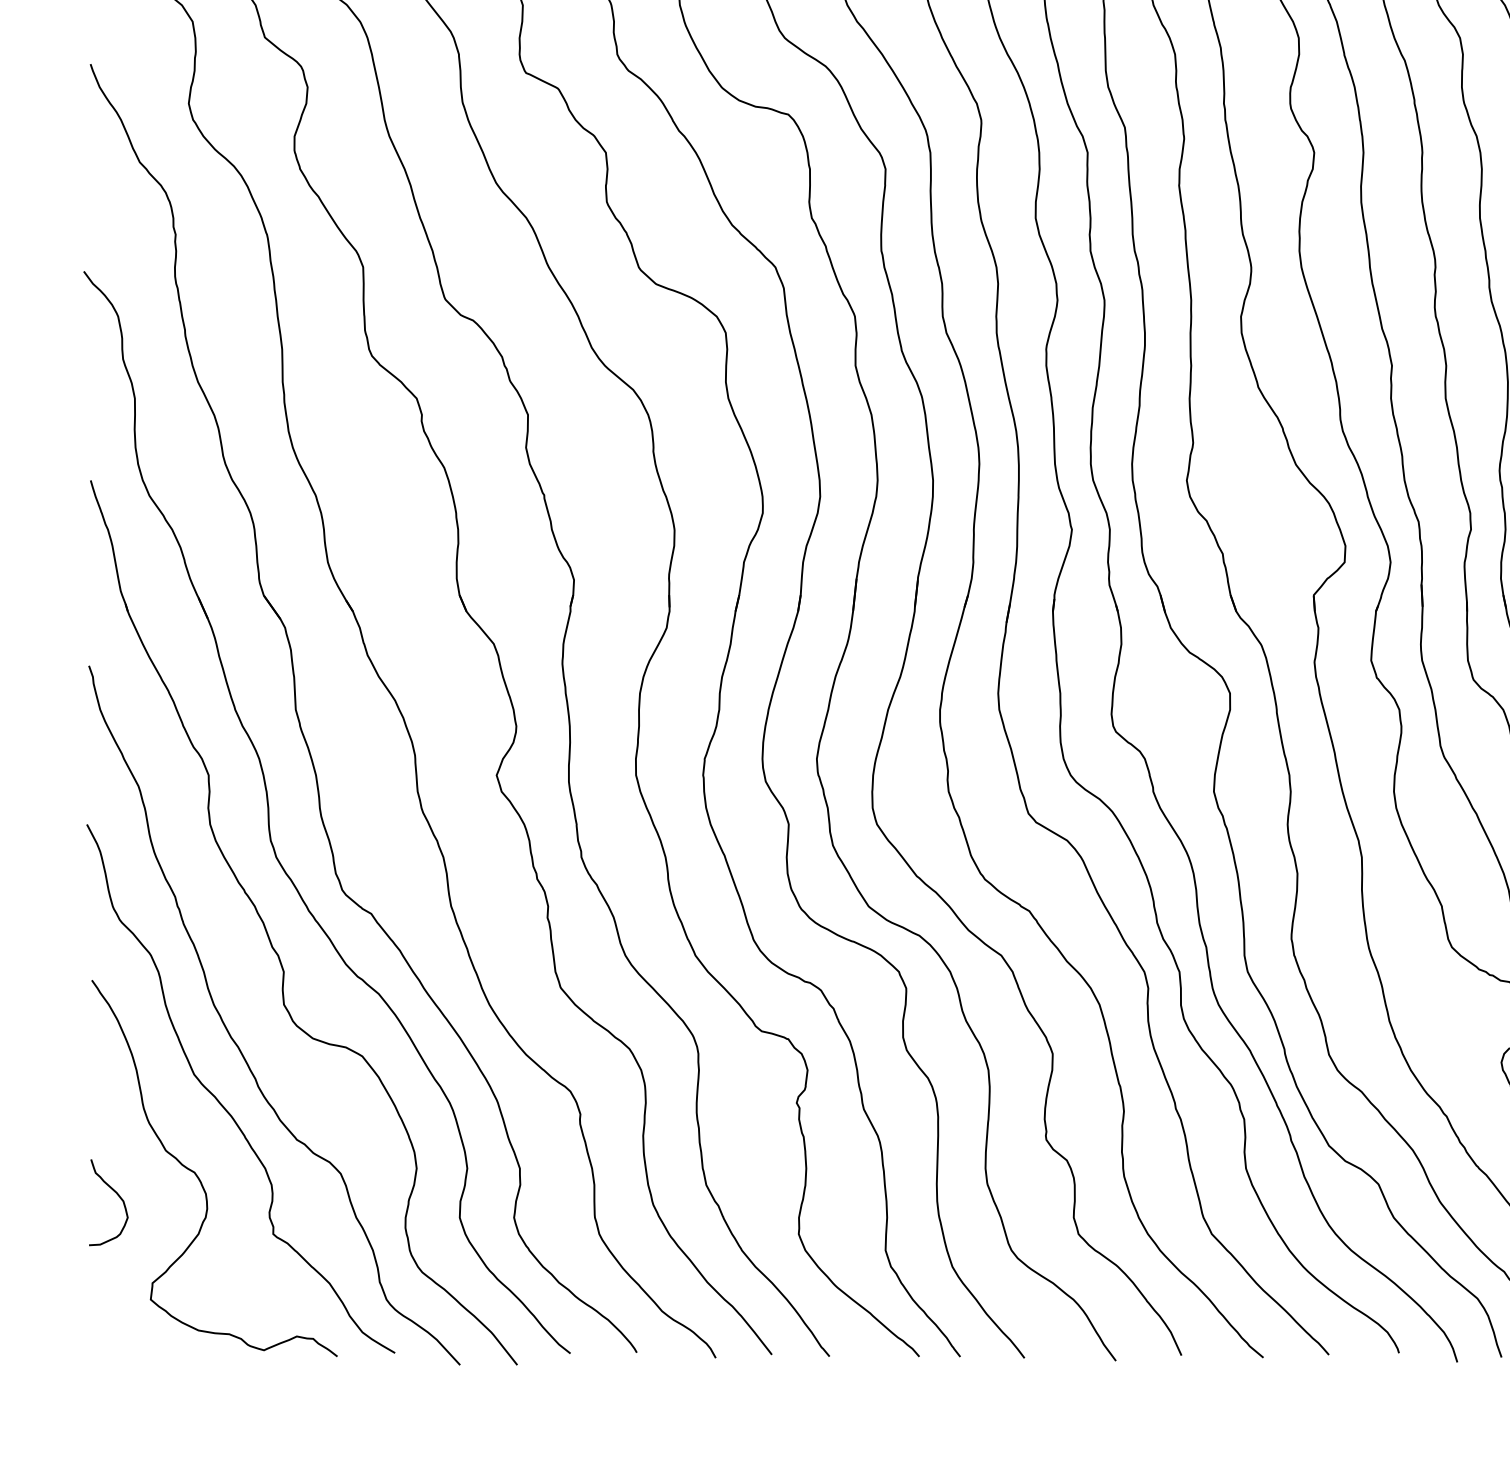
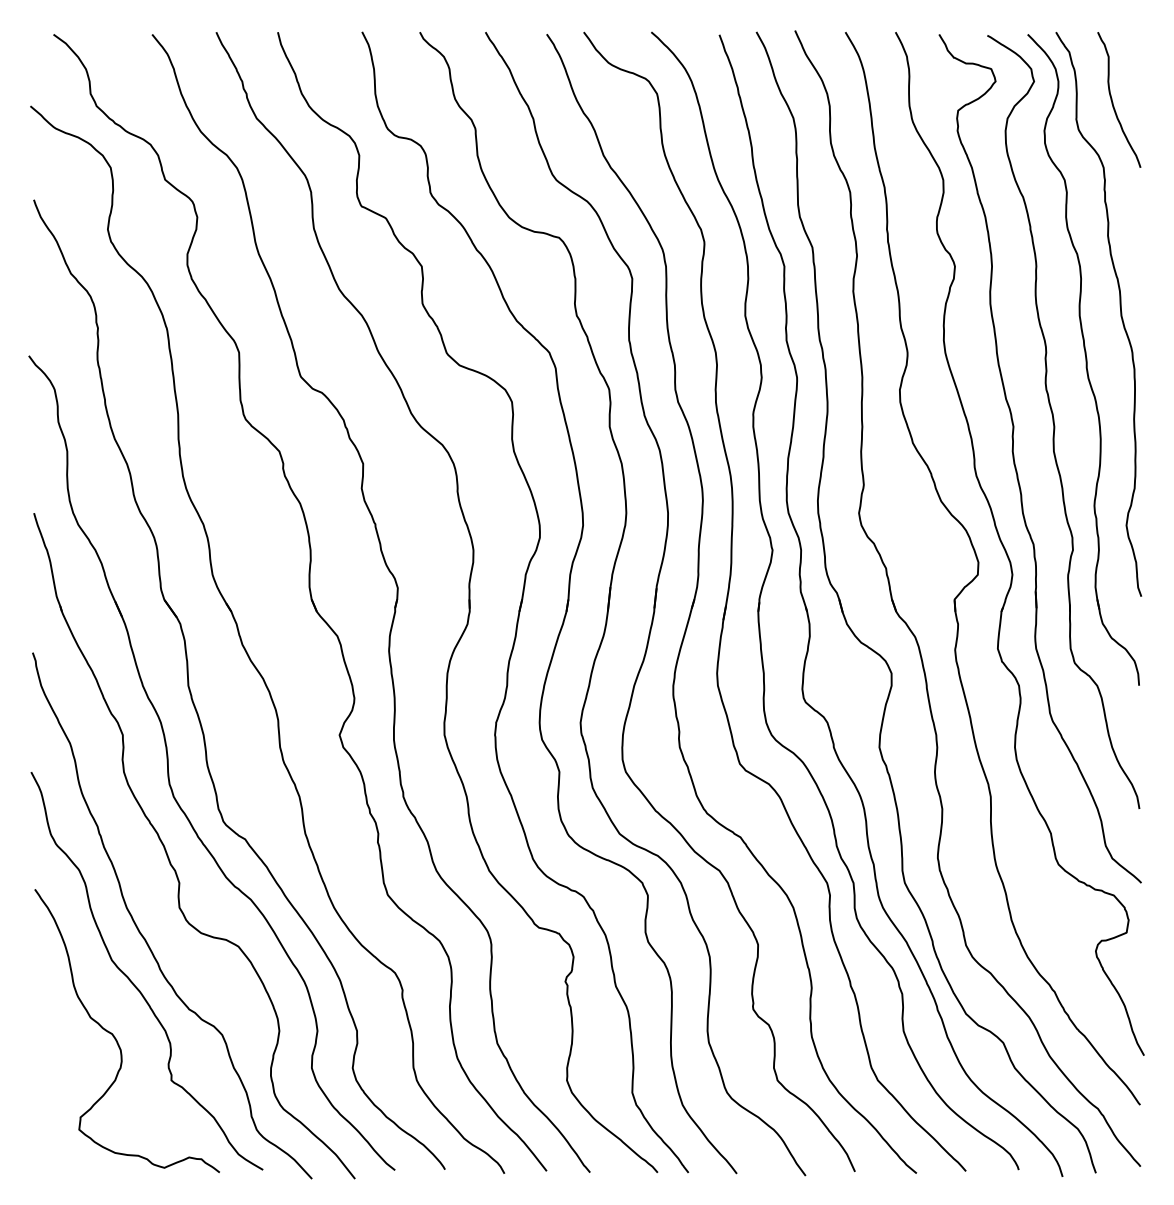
curve: (117, 1197) -> (54, 1052), removed

